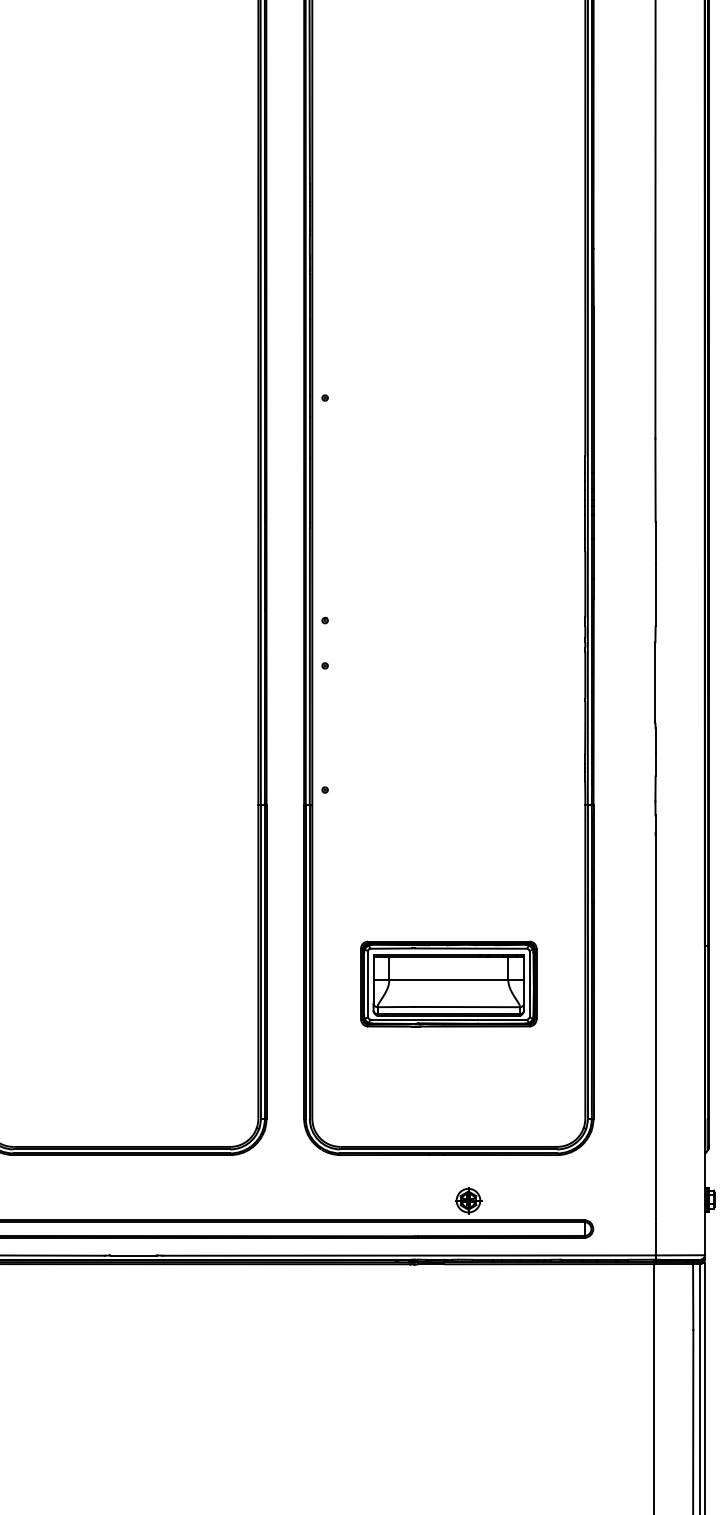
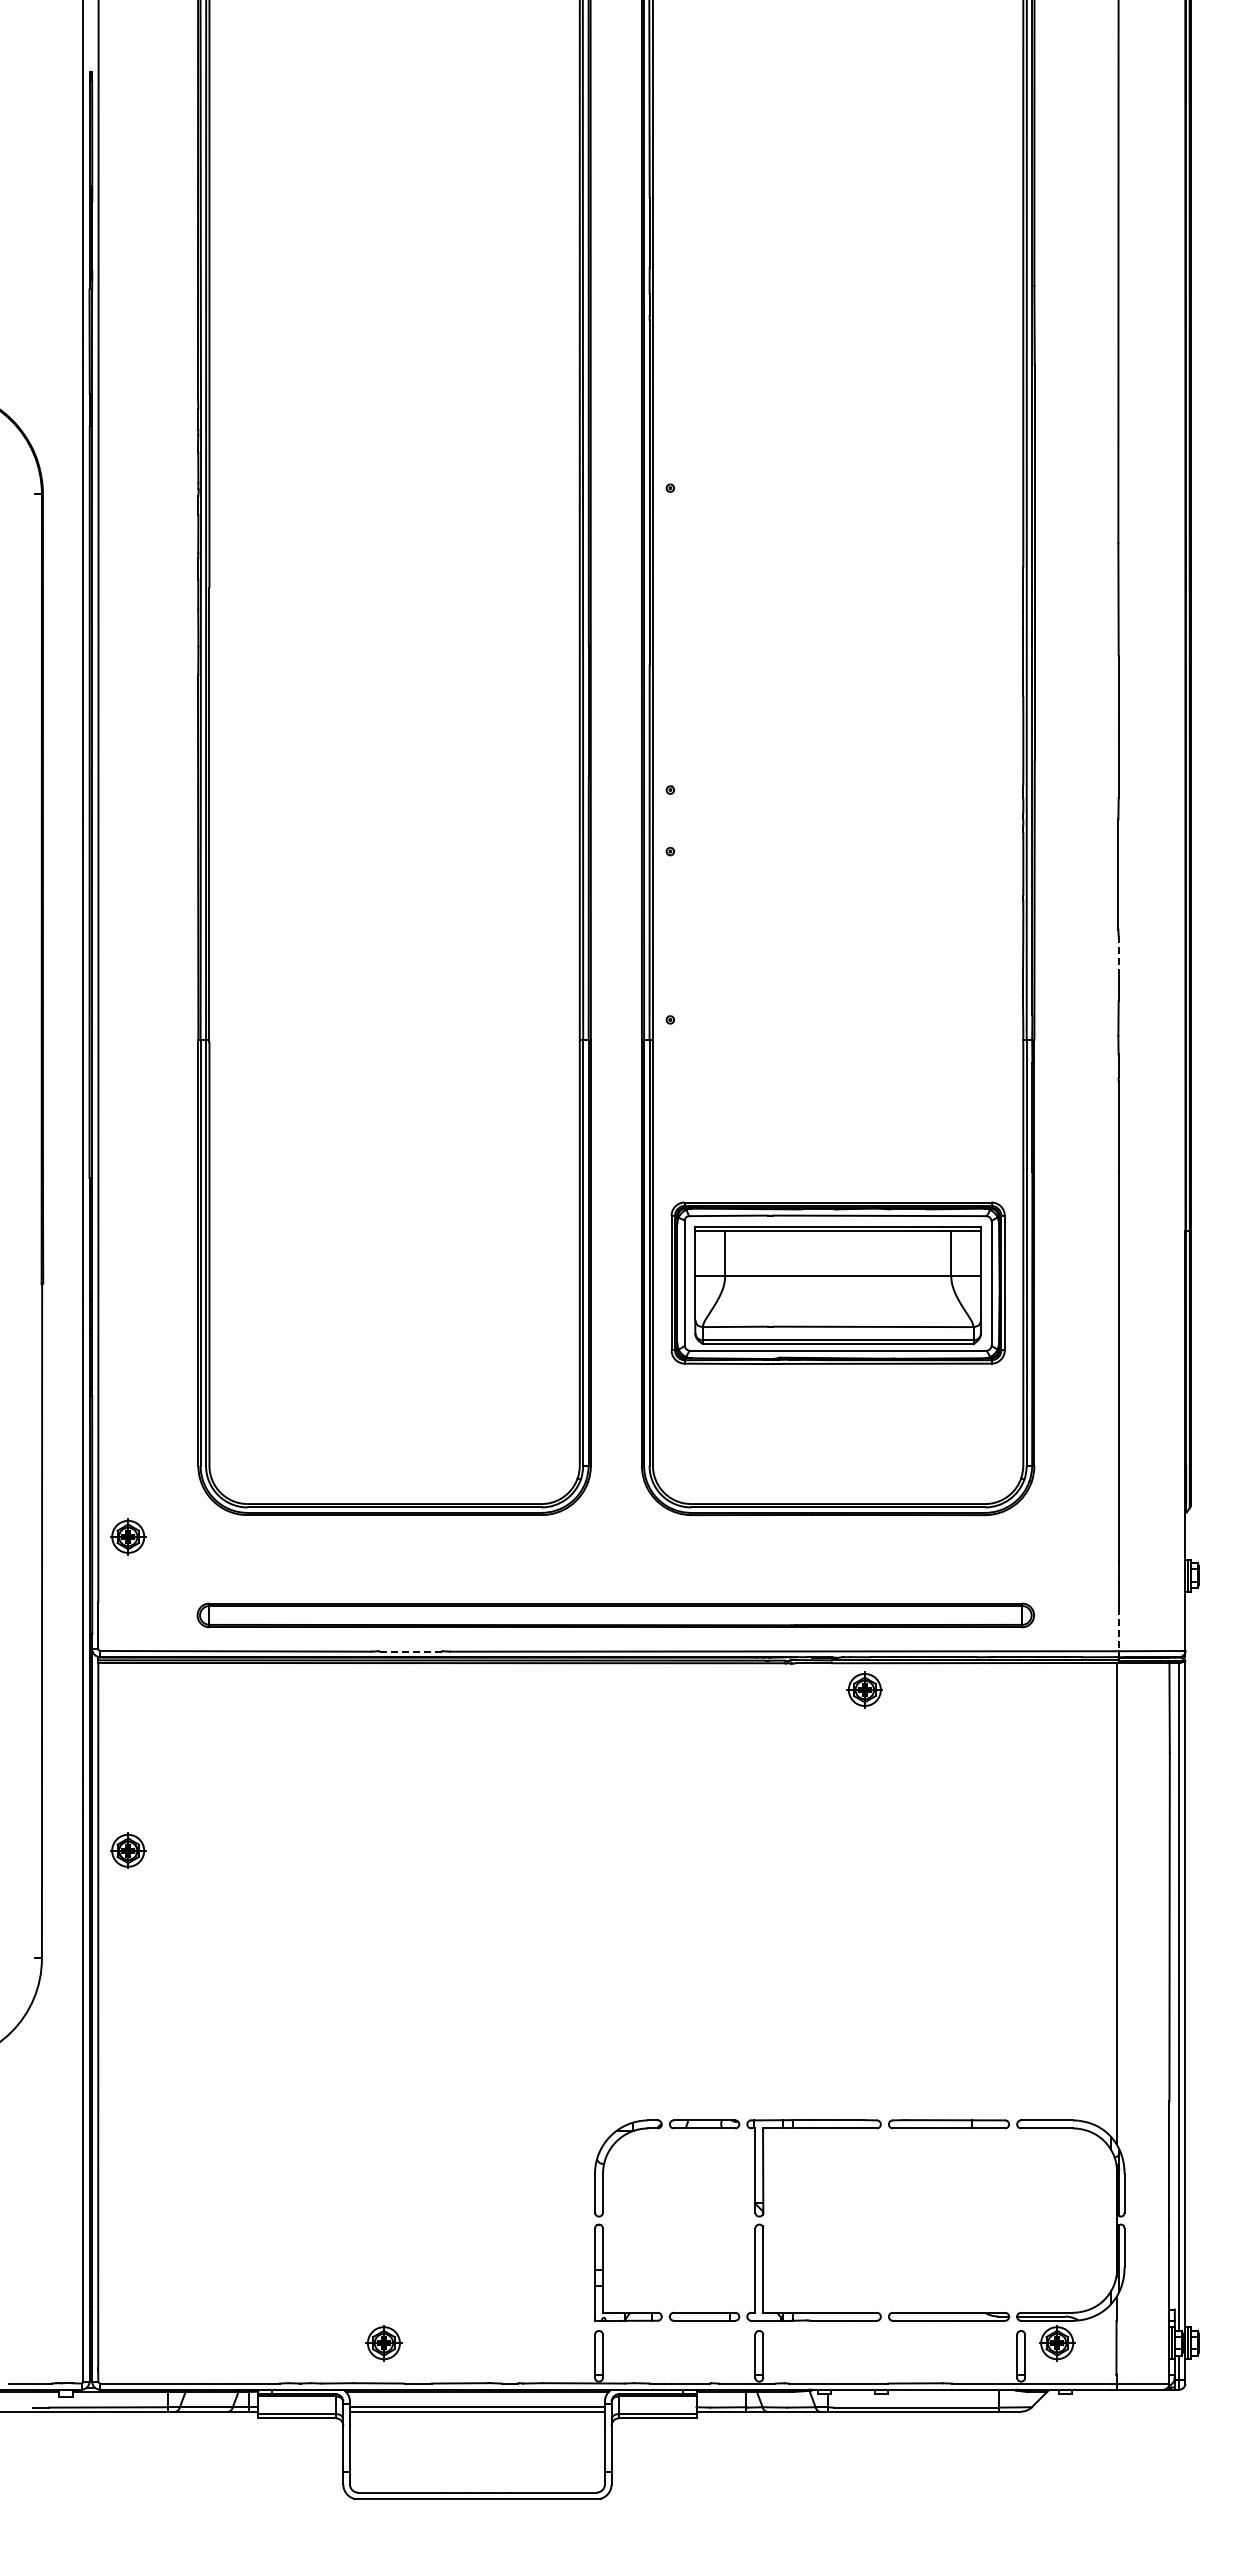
line: (655, 741) -> (1118, 953), solid -> dashed
part: (448, 983) -> (837, 1282), size x1.4
part: (468, 1200) -> (864, 1689), moved
line: (655, 1239) -> (1118, 1629), solid -> dashed
line: (133, 1255) -> (410, 1651), solid -> dashed

